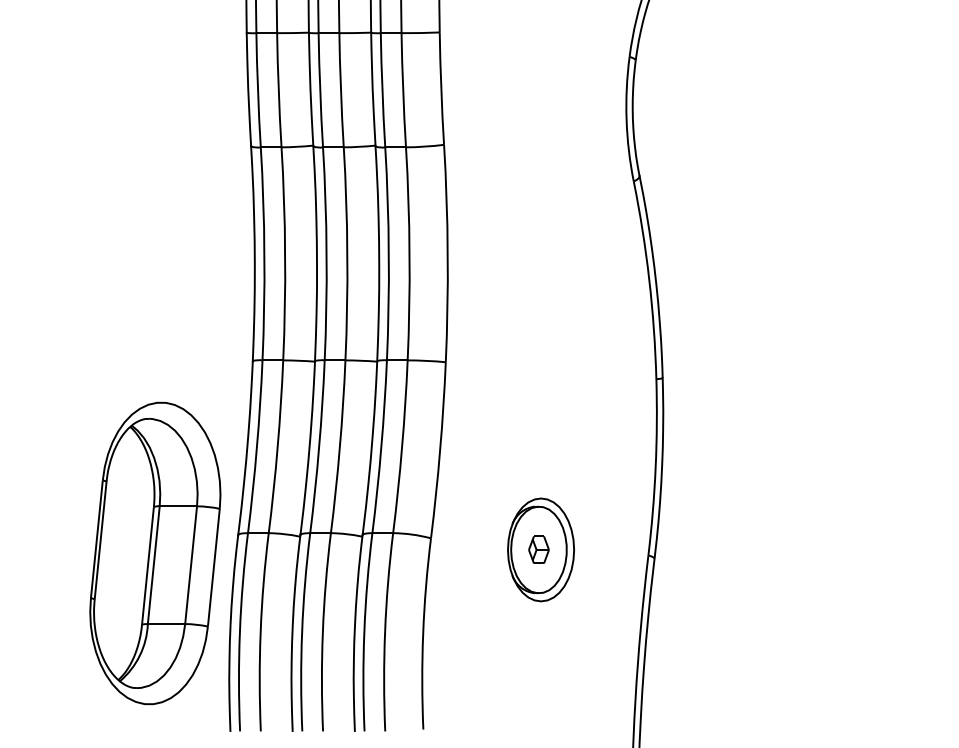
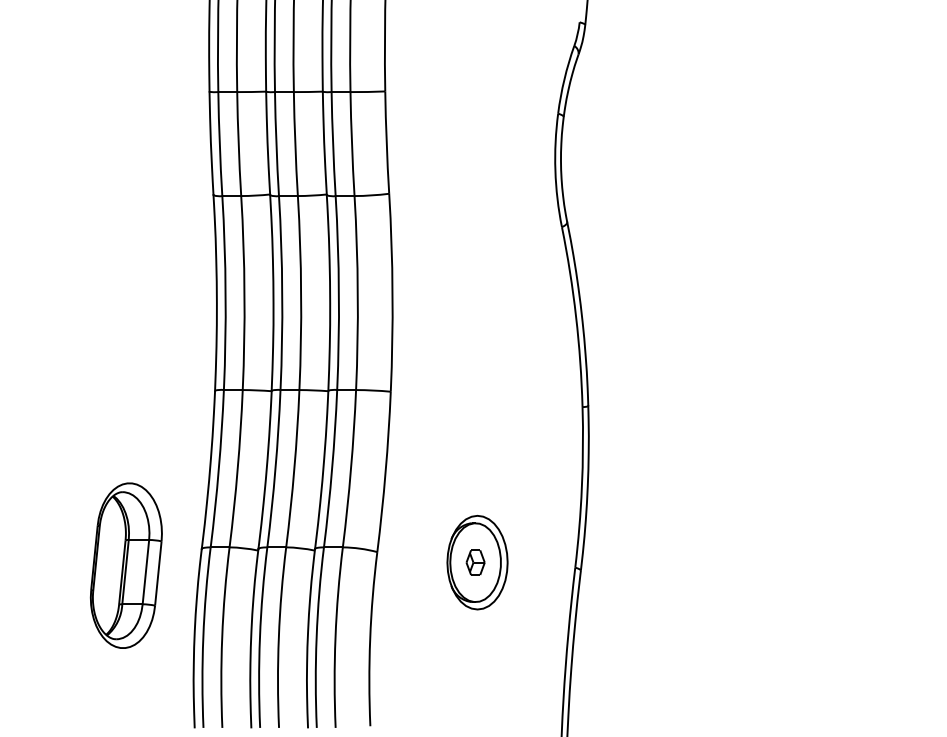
part: (155, 553) -> (126, 565), size x0.6

